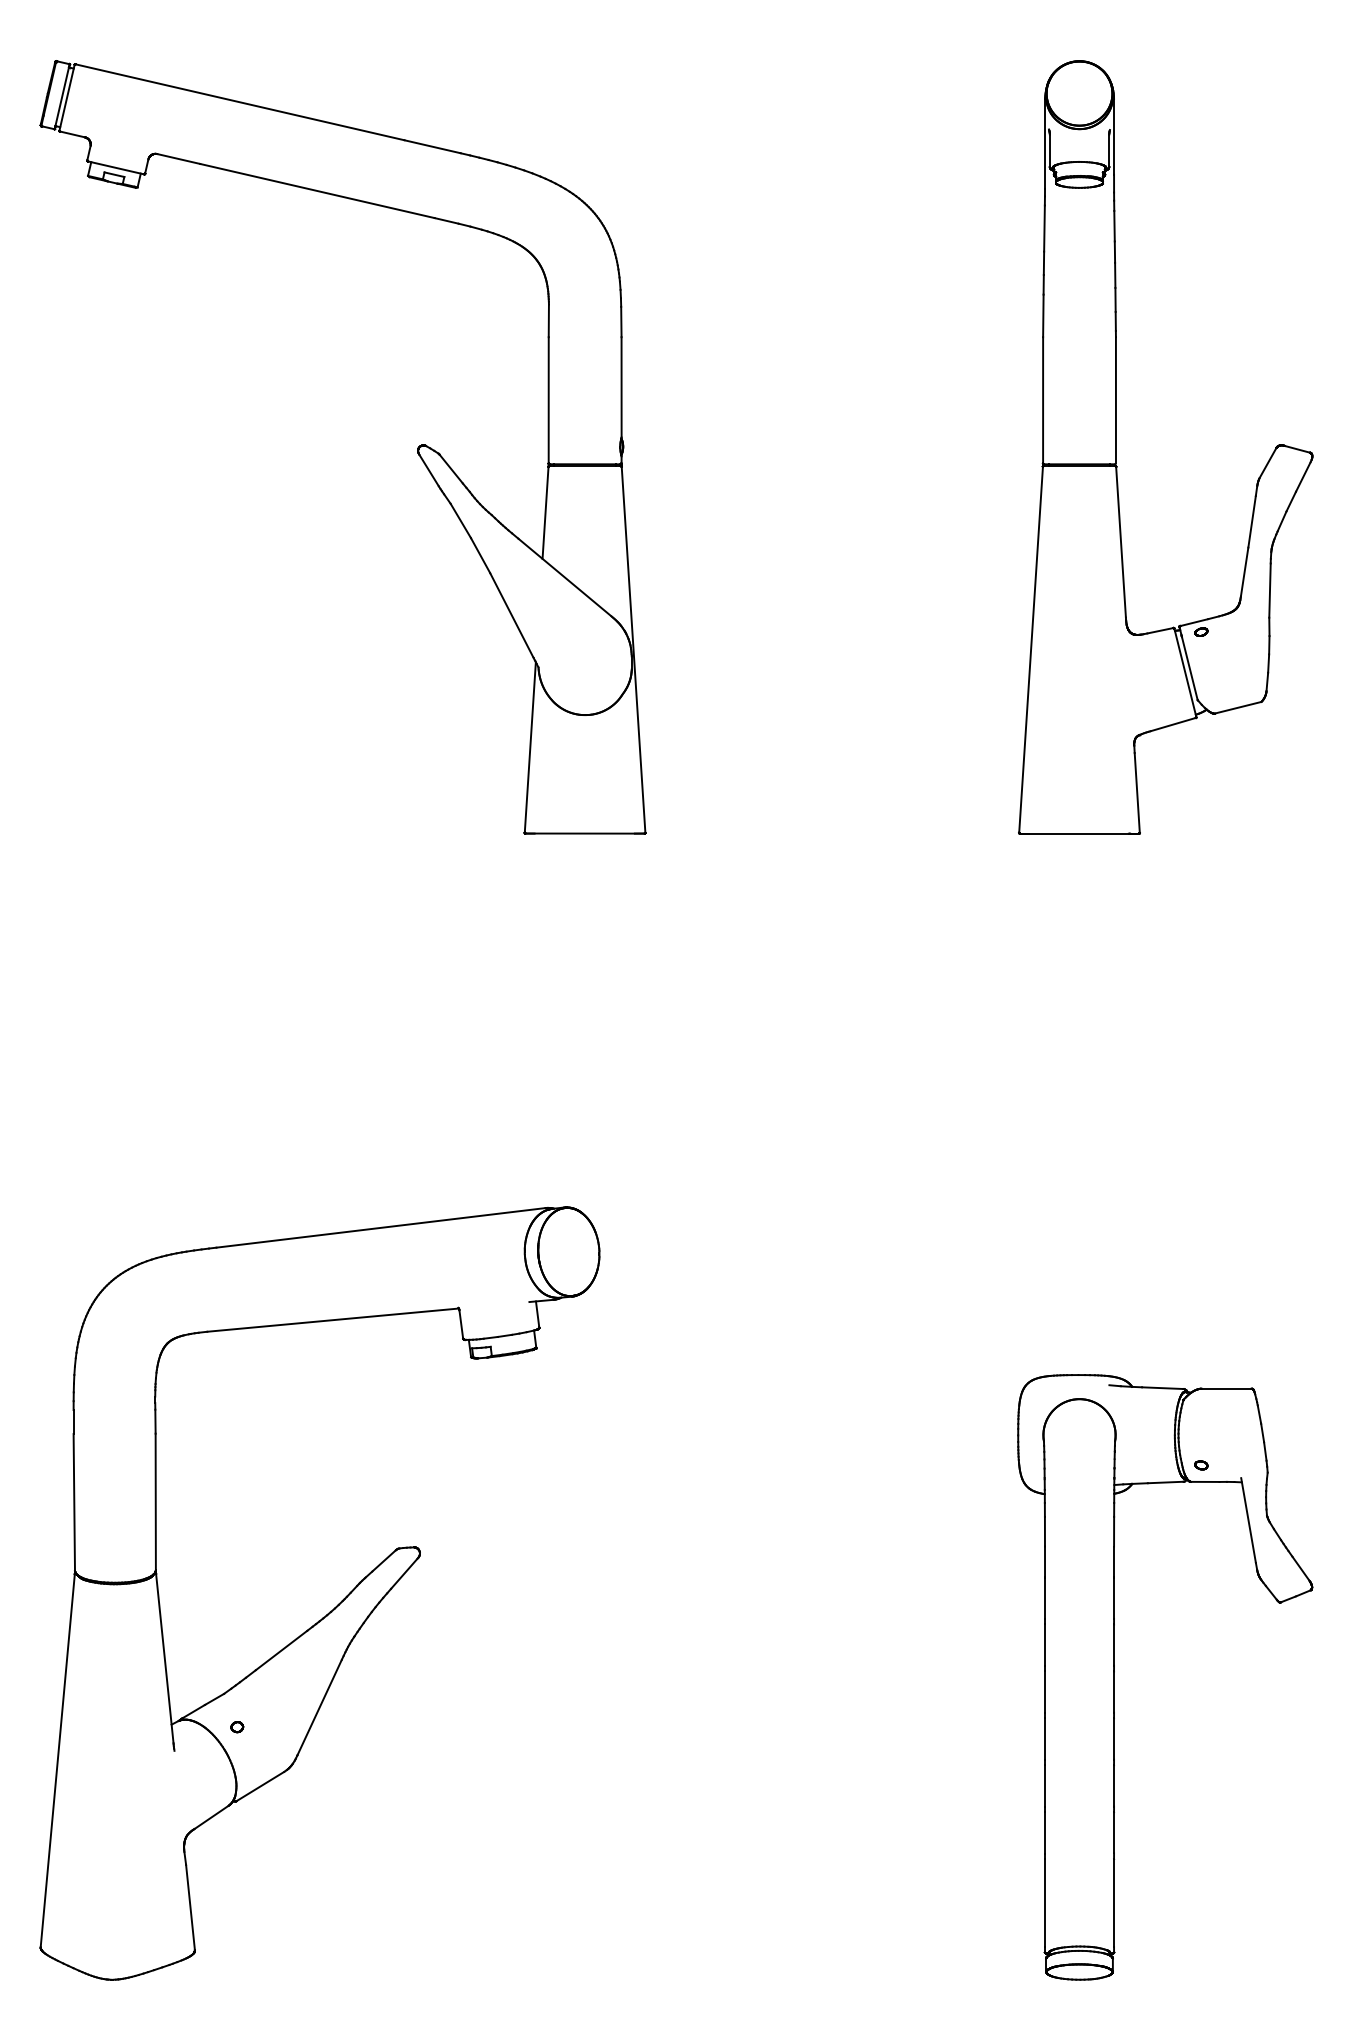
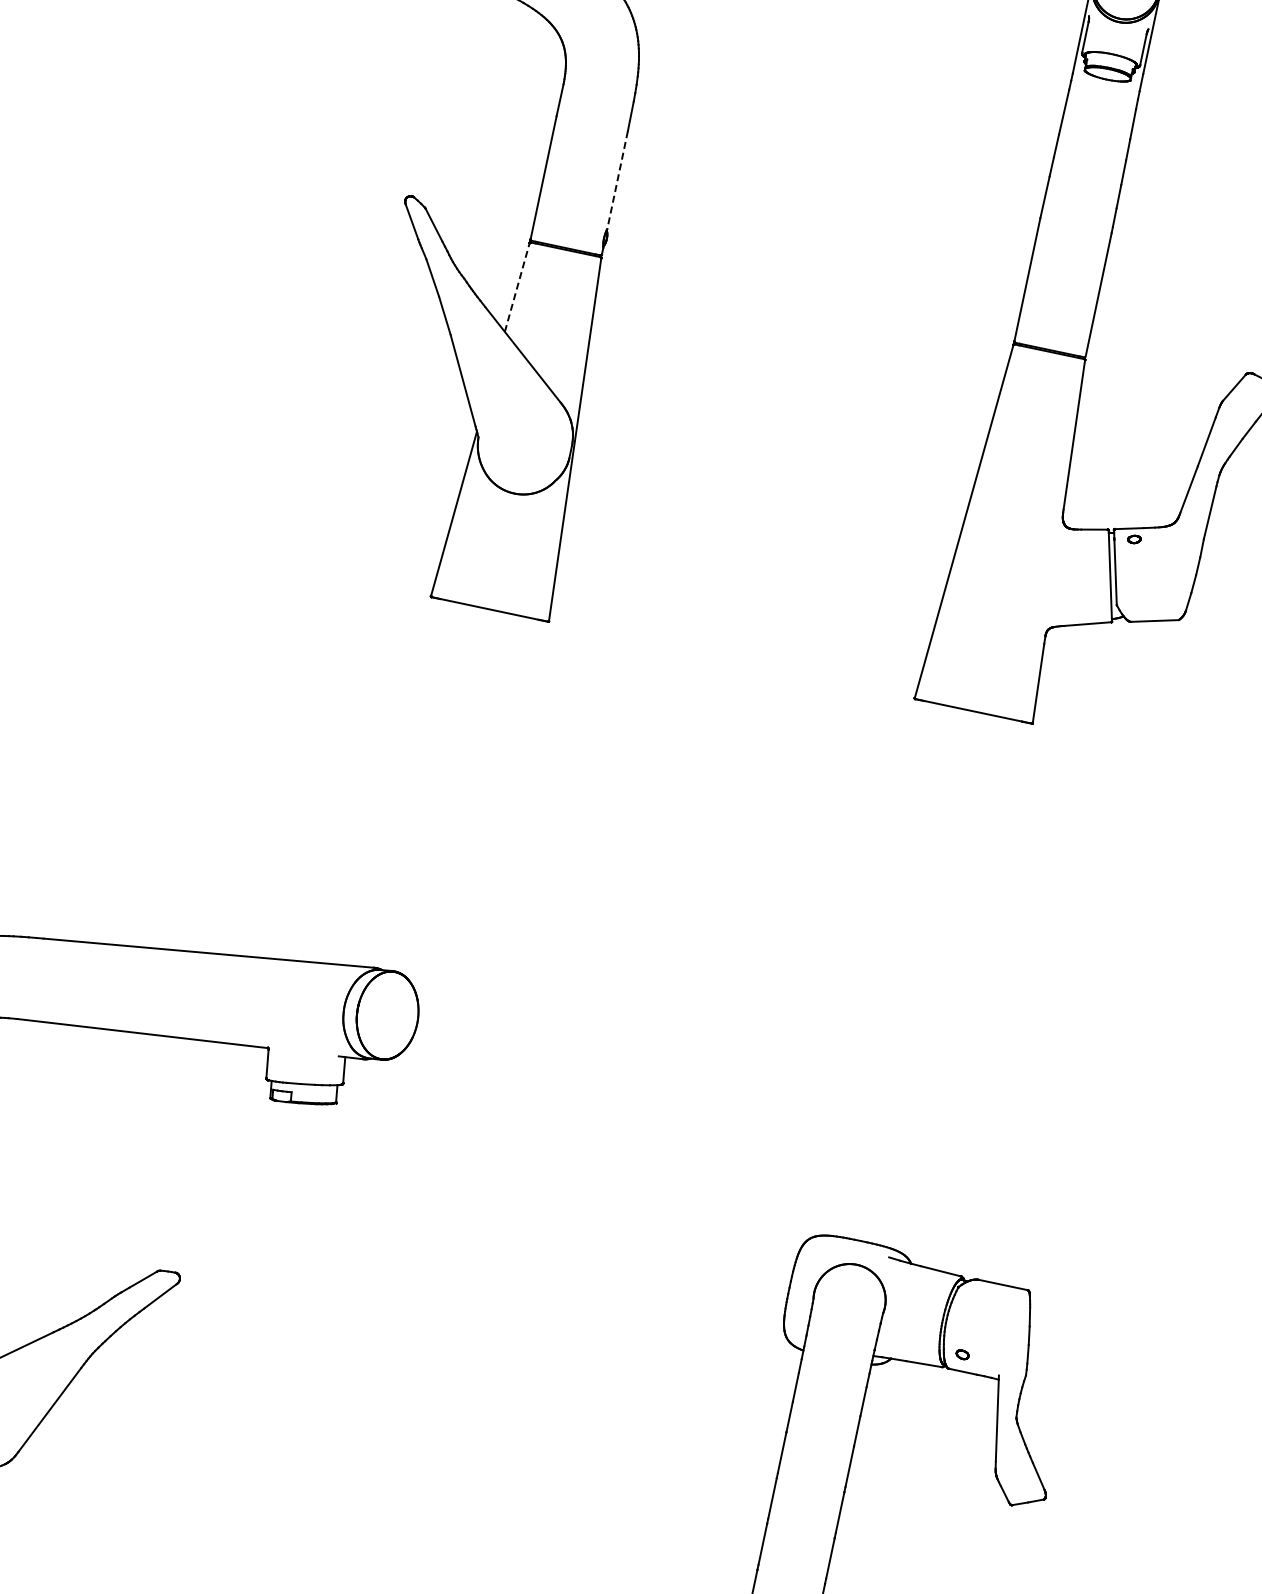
line: (621, 387) -> (617, 180), solid -> dashed
line: (545, 512) -> (517, 287), solid -> dashed

